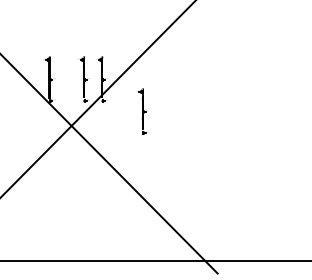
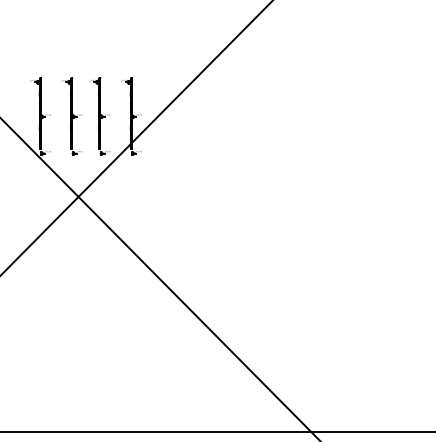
part: (142, 111) -> (71, 116), moved

